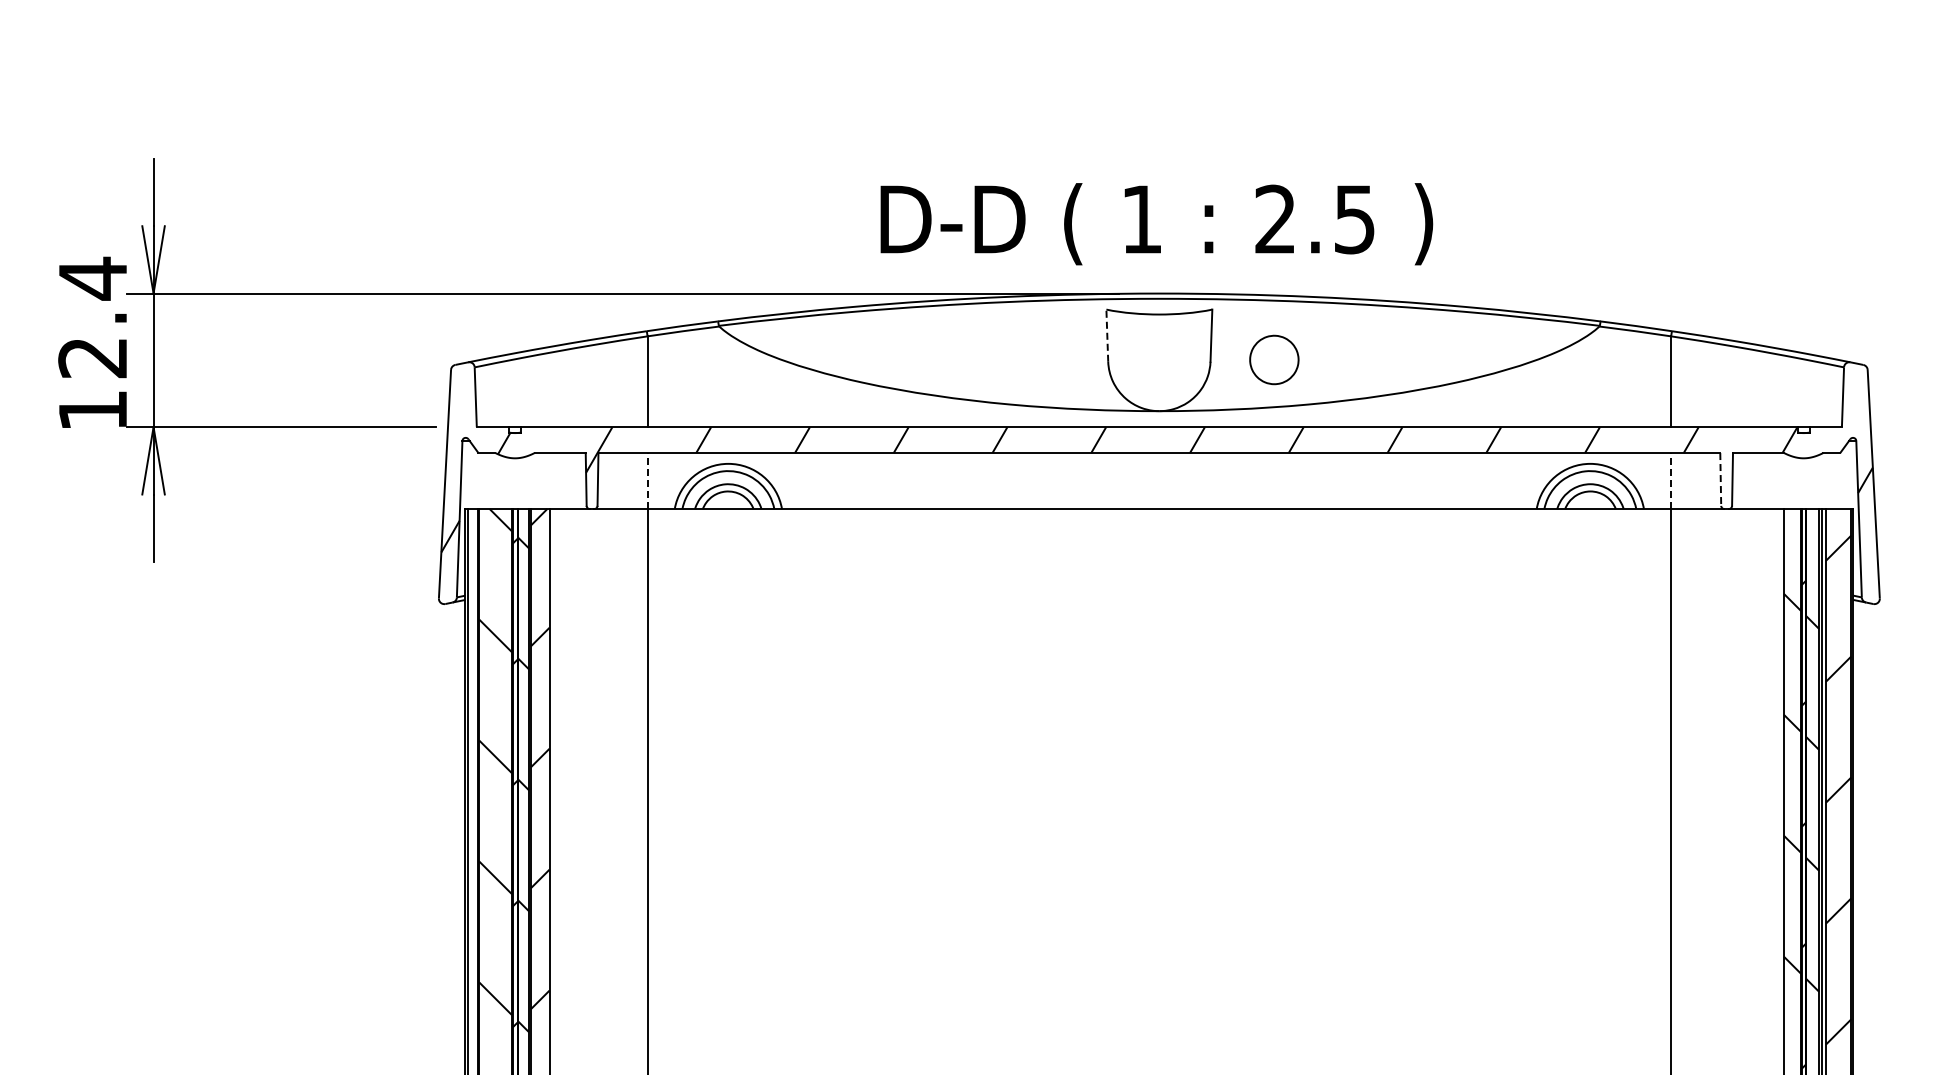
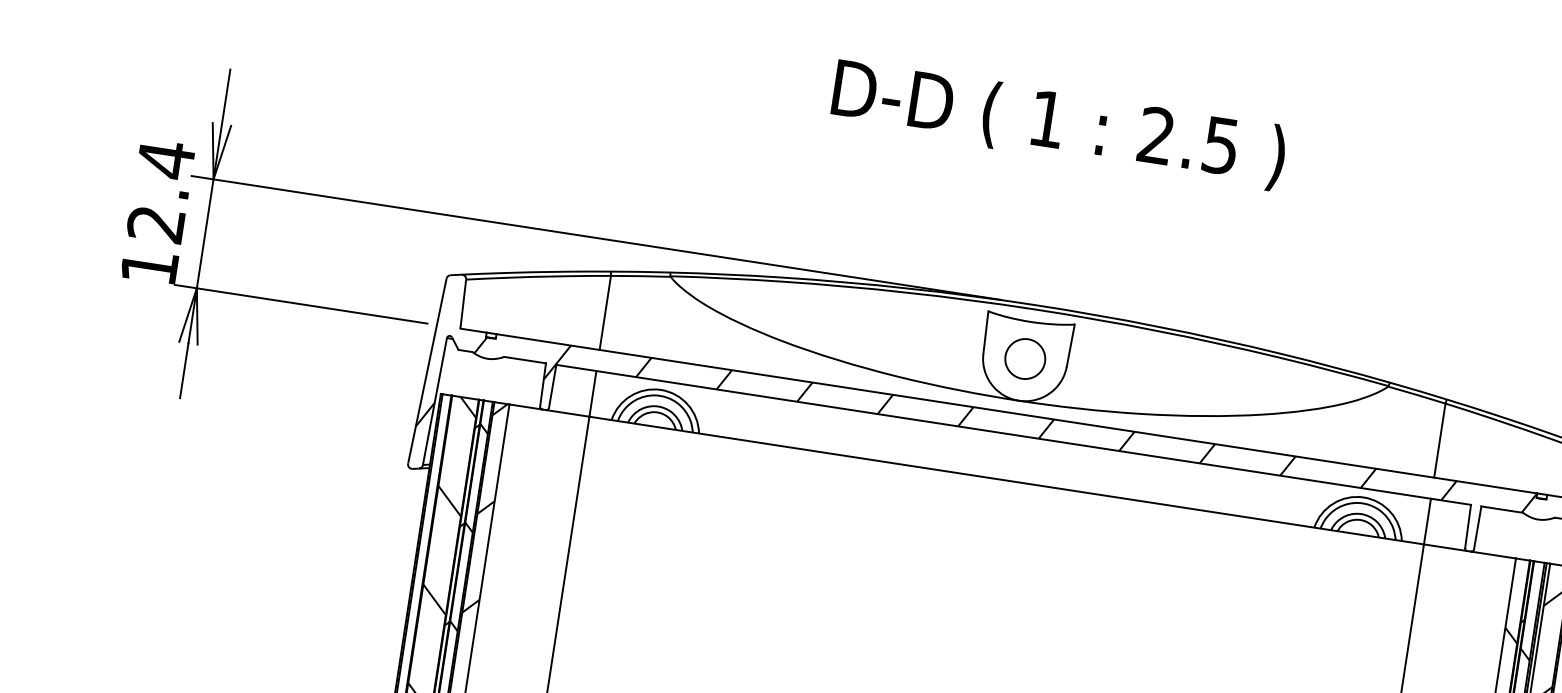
text: (1156, 224) -> (1058, 125), moved
line: (1107, 335) -> (986, 332), dashed -> solid
part: (1274, 359) -> (1025, 358), moved
line: (1720, 479) -> (1467, 526), dashed -> solid
line: (647, 480) -> (592, 393), dashed -> solid
line: (1671, 480) -> (1427, 521), dashed -> solid

